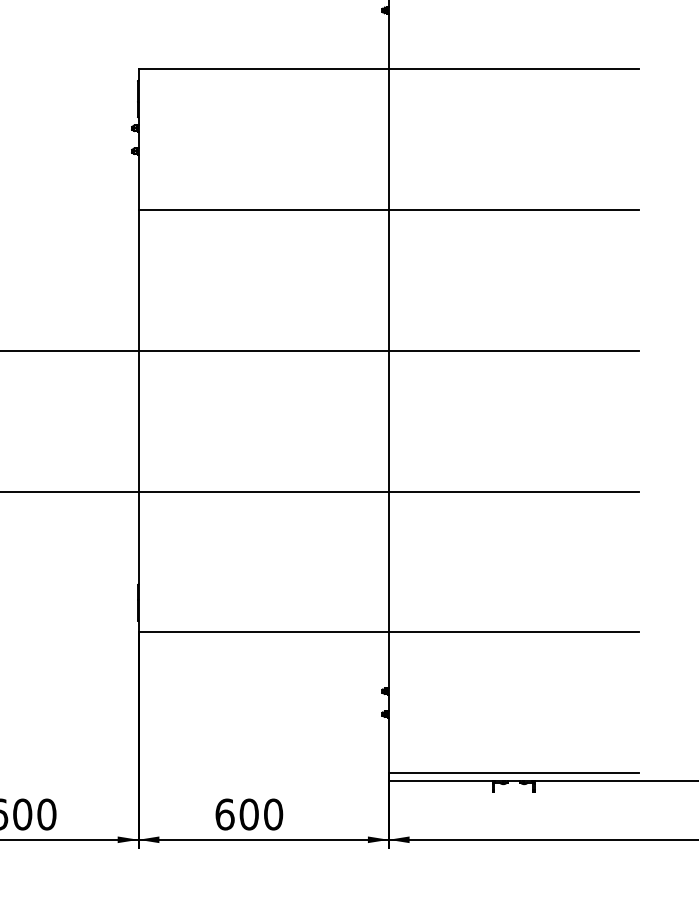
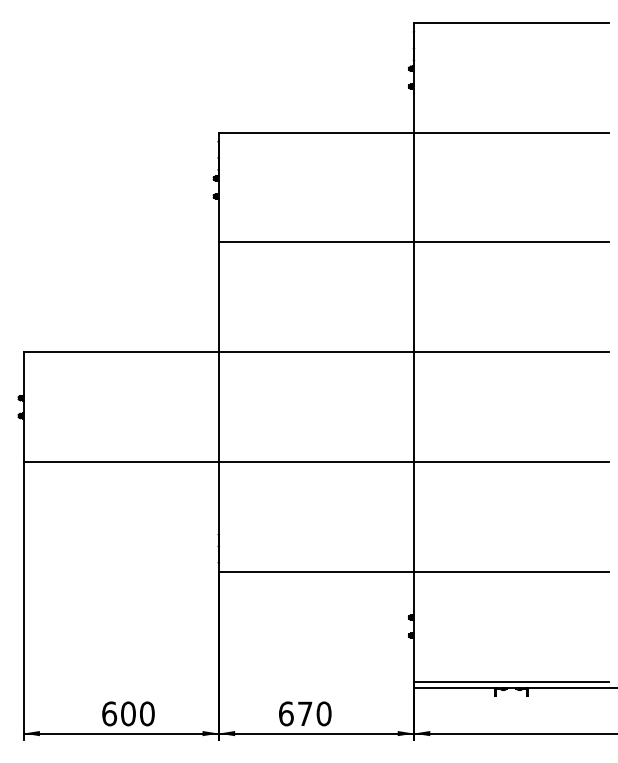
text: (248, 814) -> (304, 713), 600 -> 670

